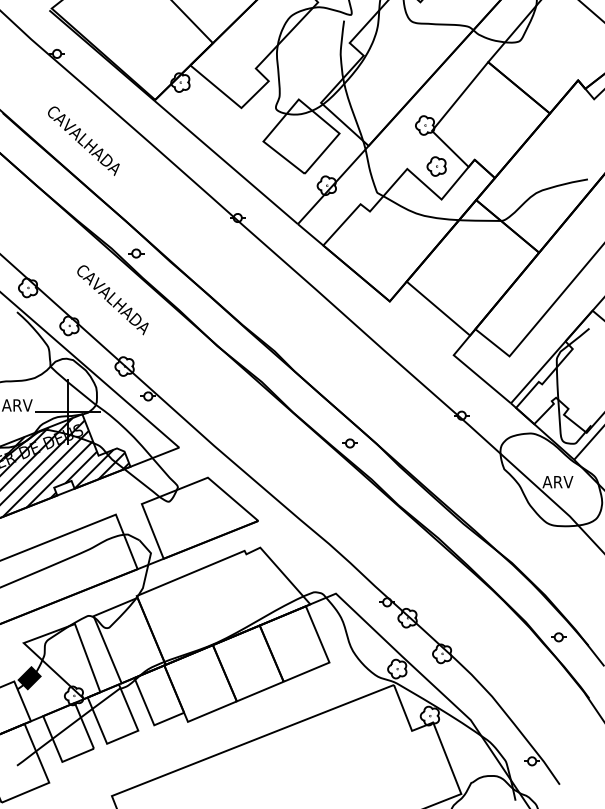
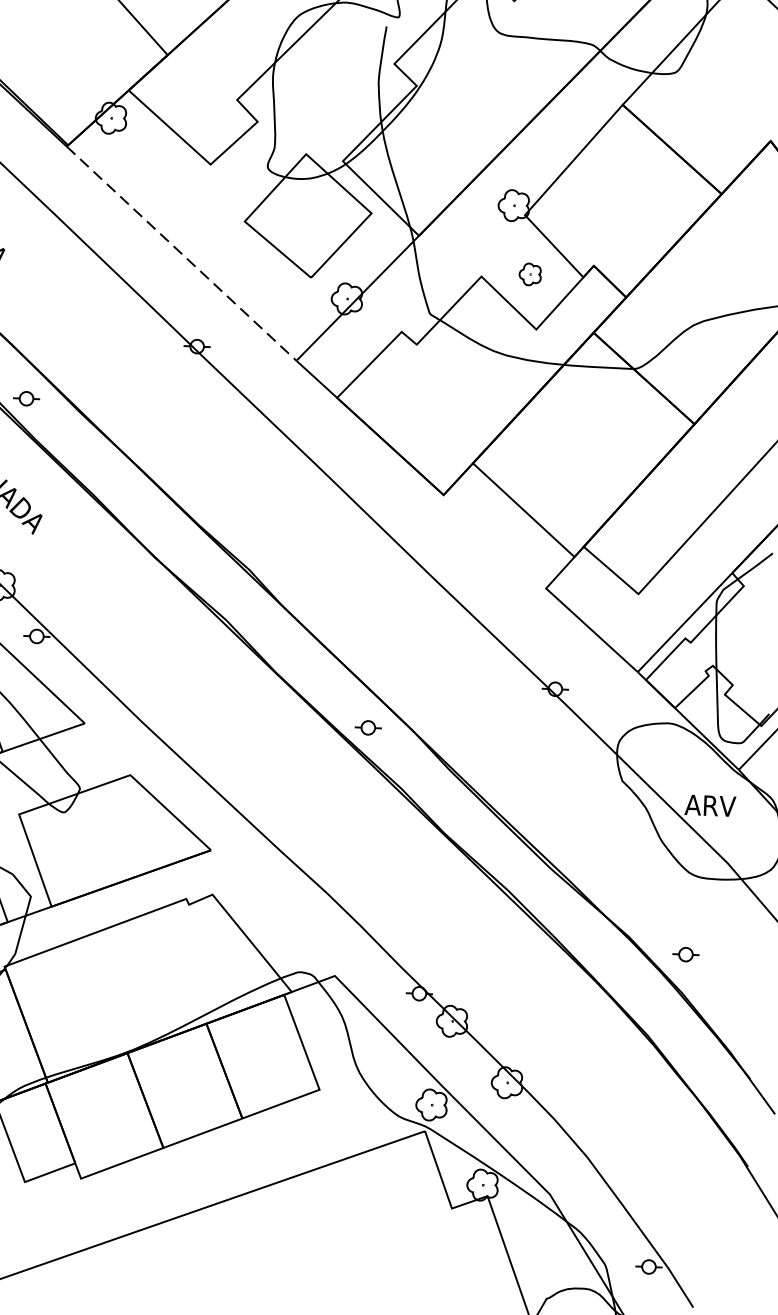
line: (226, 162) -> (182, 253), solid -> dashed
part: (436, 166) -> (530, 274), size x0.7
part: (558, 637) -> (685, 954), moved

